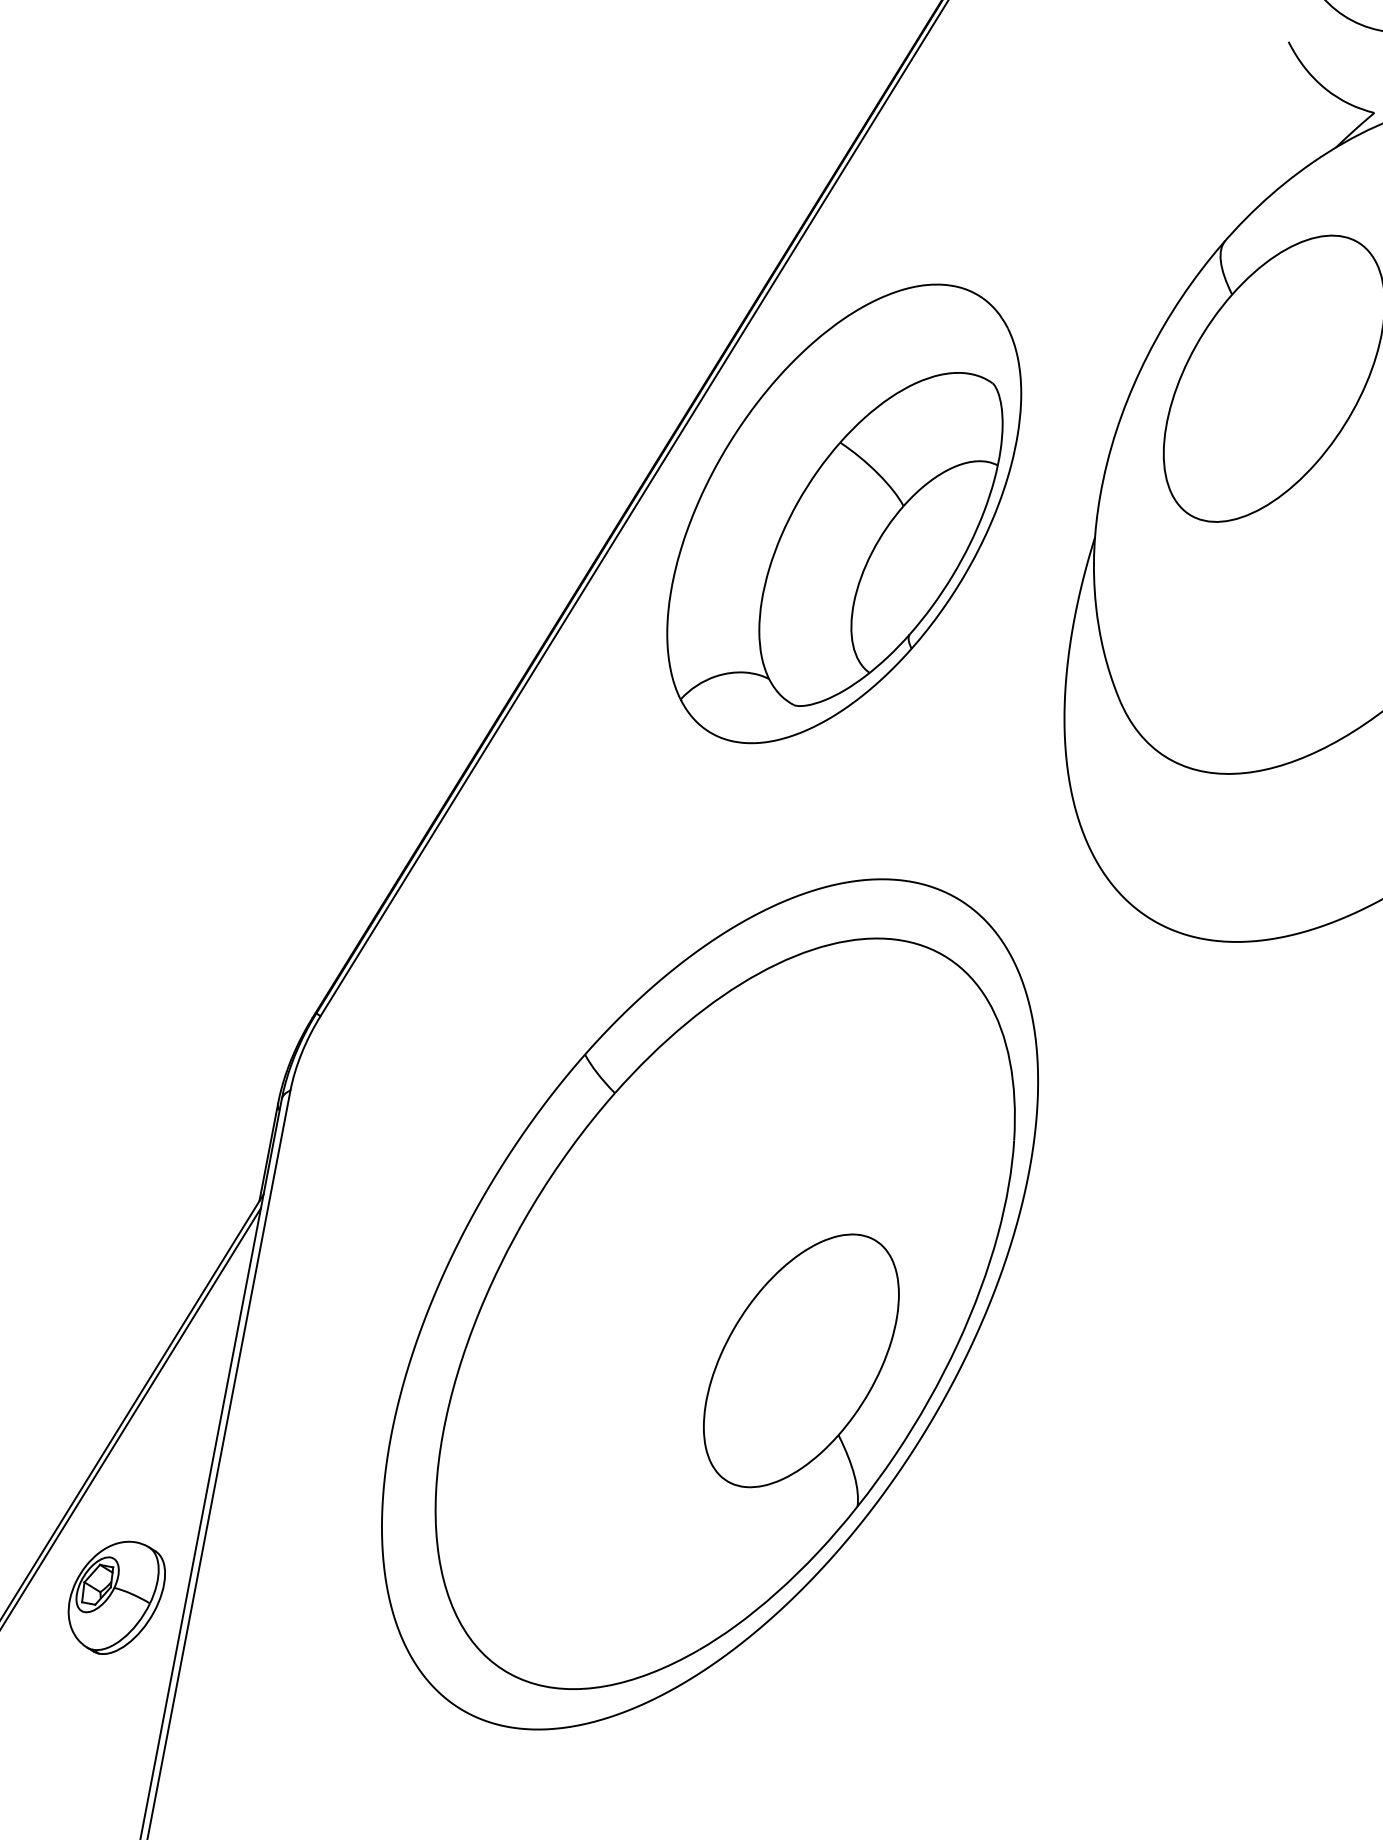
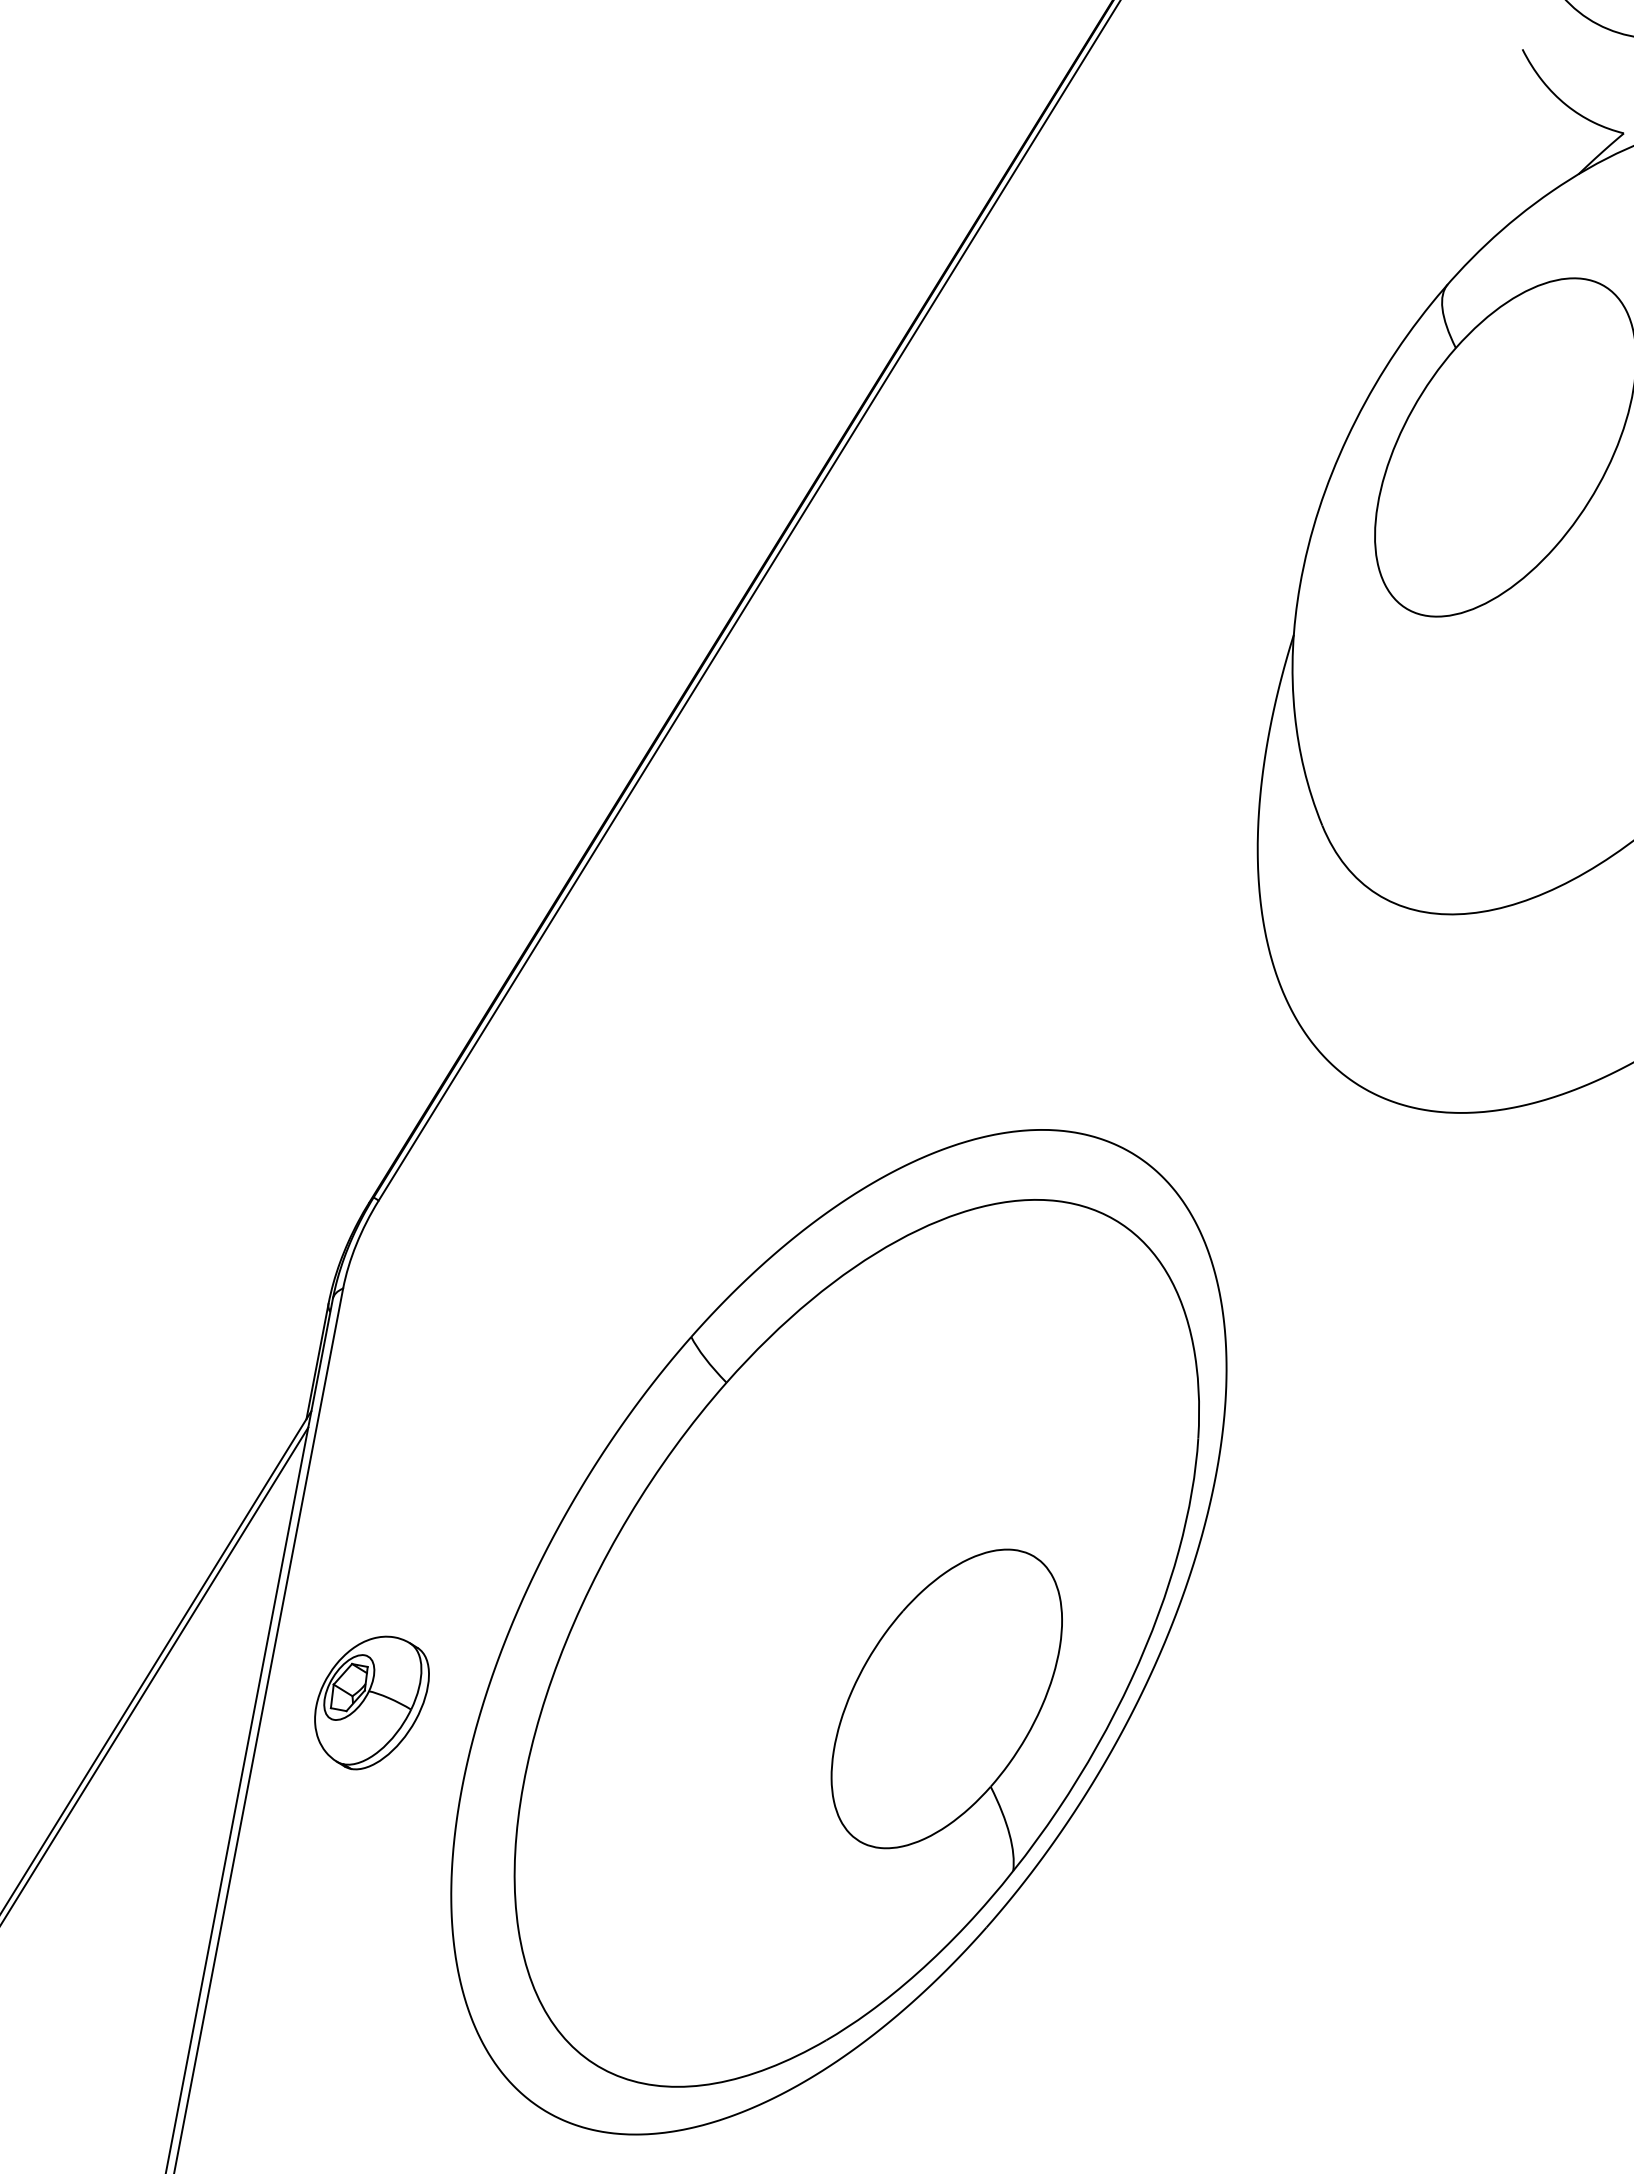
part: (844, 513) -> (997, 606), removed
part: (709, 1304) -> (838, 1632), moved
part: (116, 1597) -> (371, 1702), moved

